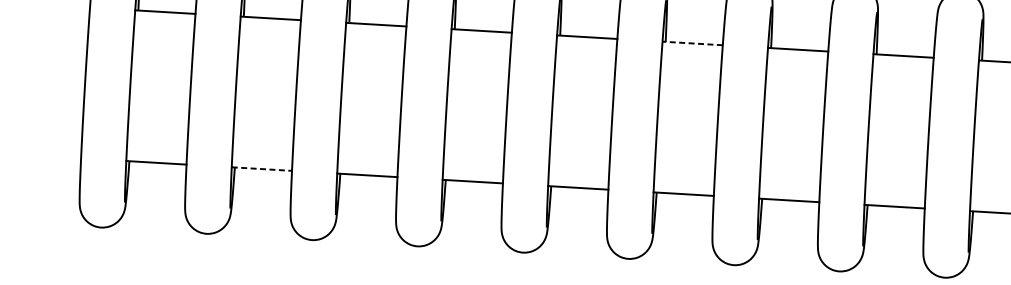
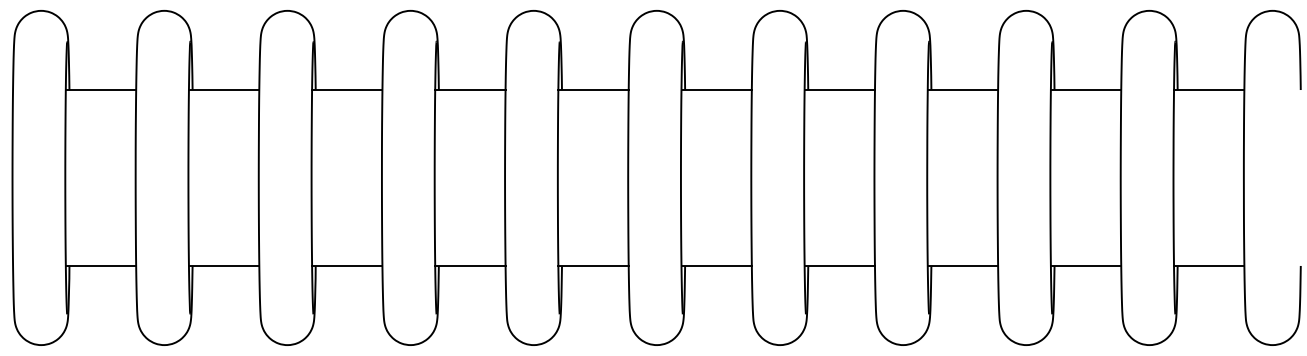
line: (692, 43) -> (716, 90), dashed -> solid
line: (262, 168) -> (224, 265), dashed -> solid

